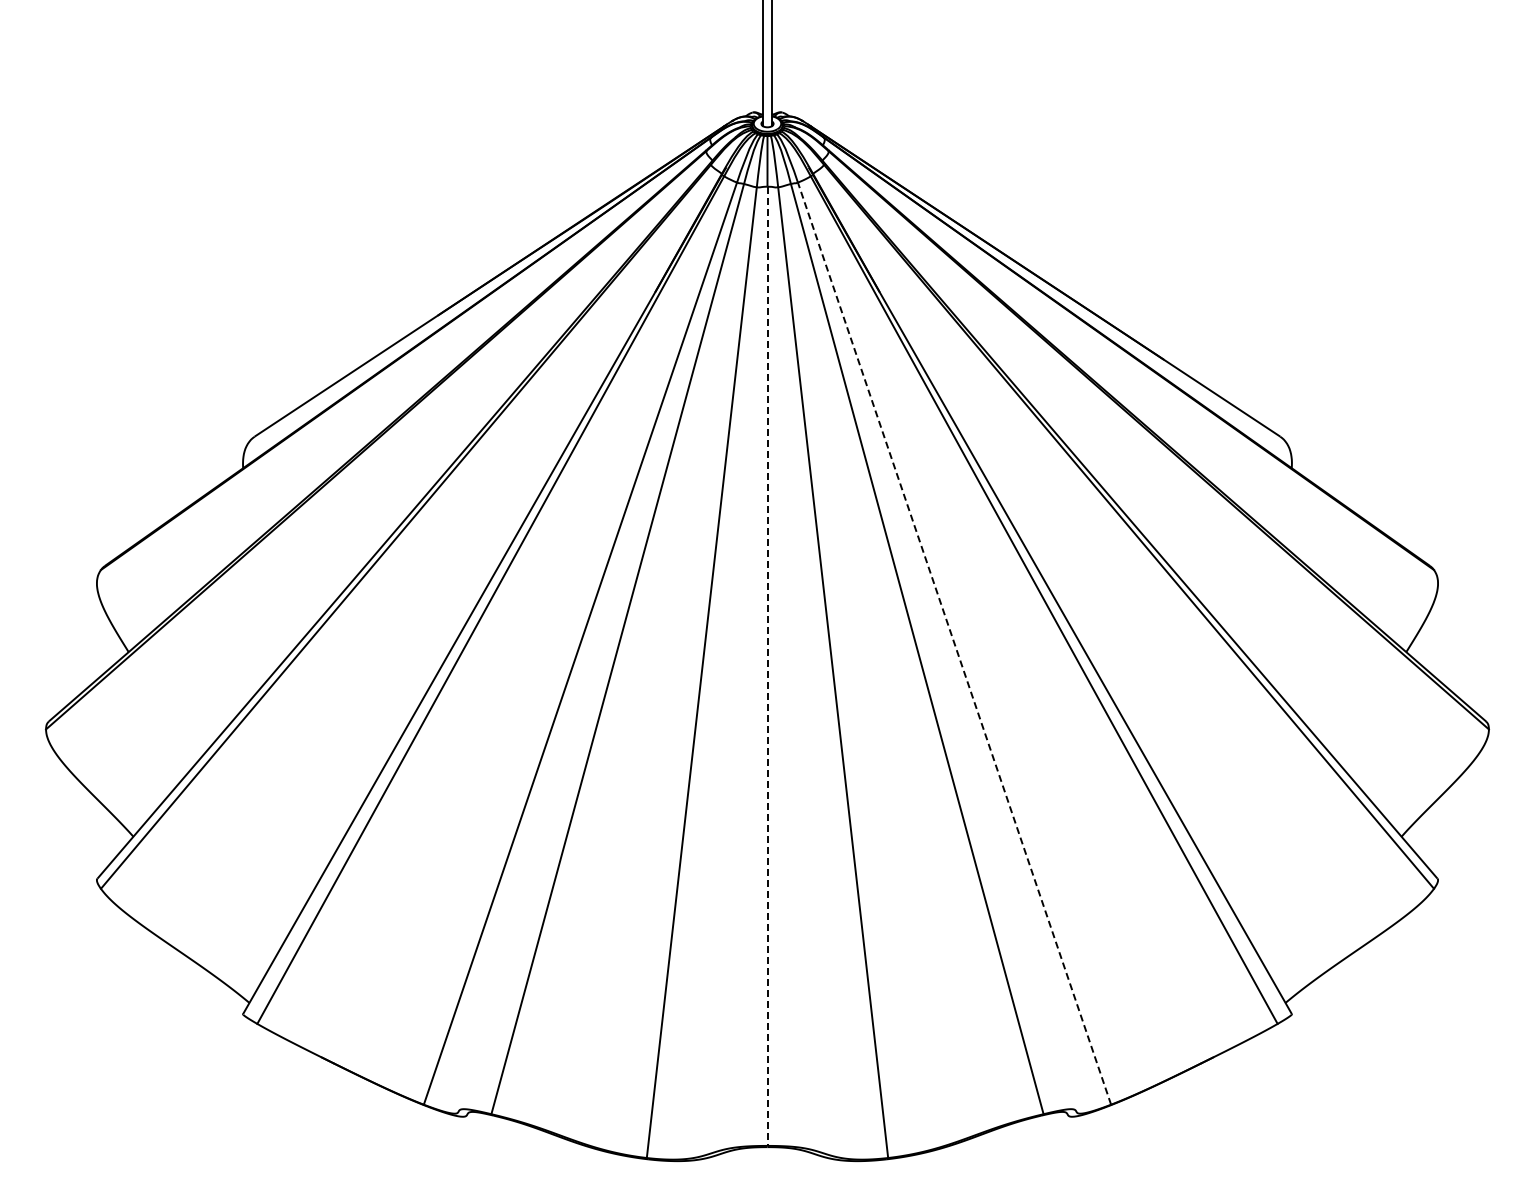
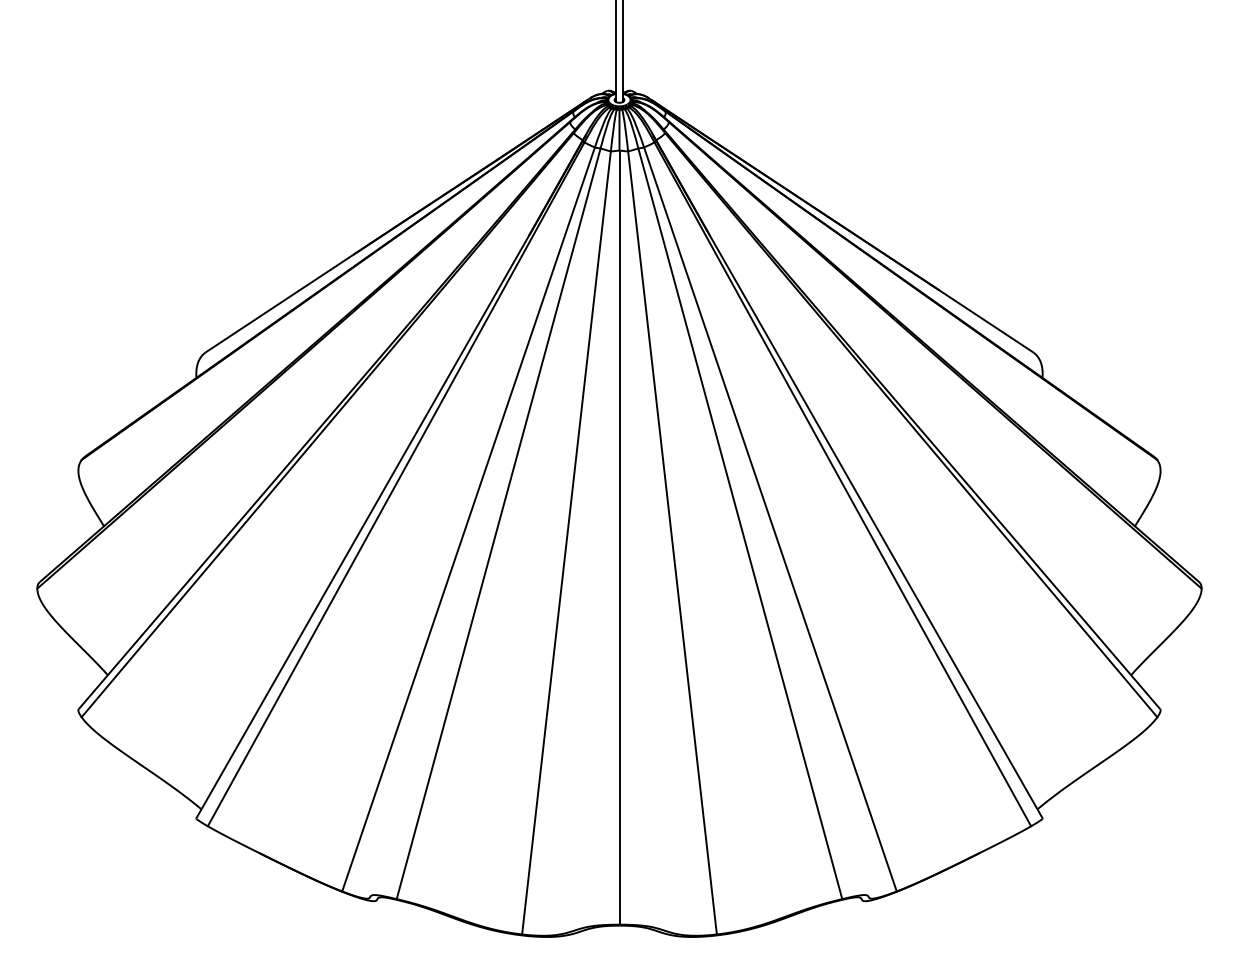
line: (954, 643) -> (770, 519), dashed -> solid
line: (767, 666) -> (619, 537), dashed -> solid

